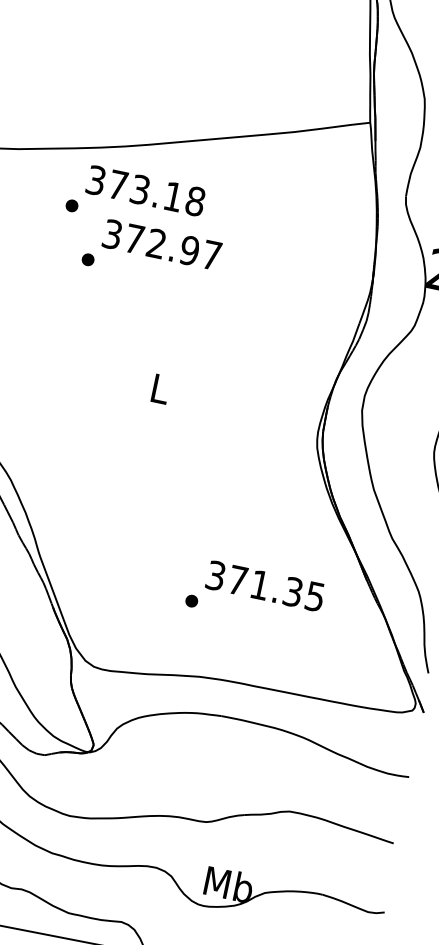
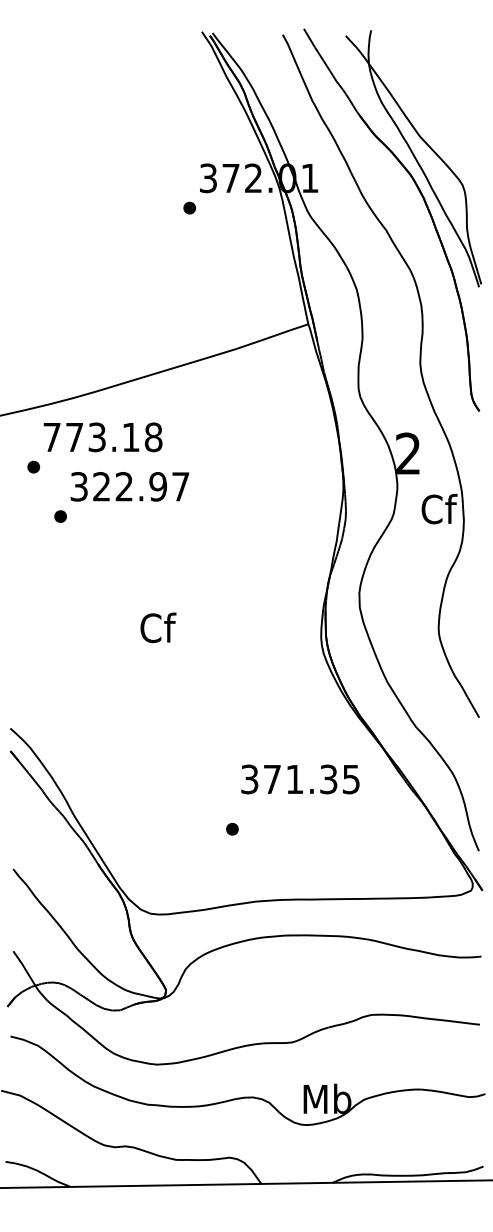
text: (95, 180) -> (51, 437), 373.18 -> 773.18
text: (134, 238) -> (101, 486), 372.97 -> 322.97
text: (161, 388) -> (158, 627), L -> Cf
text: (265, 586) -> (300, 779), moved

